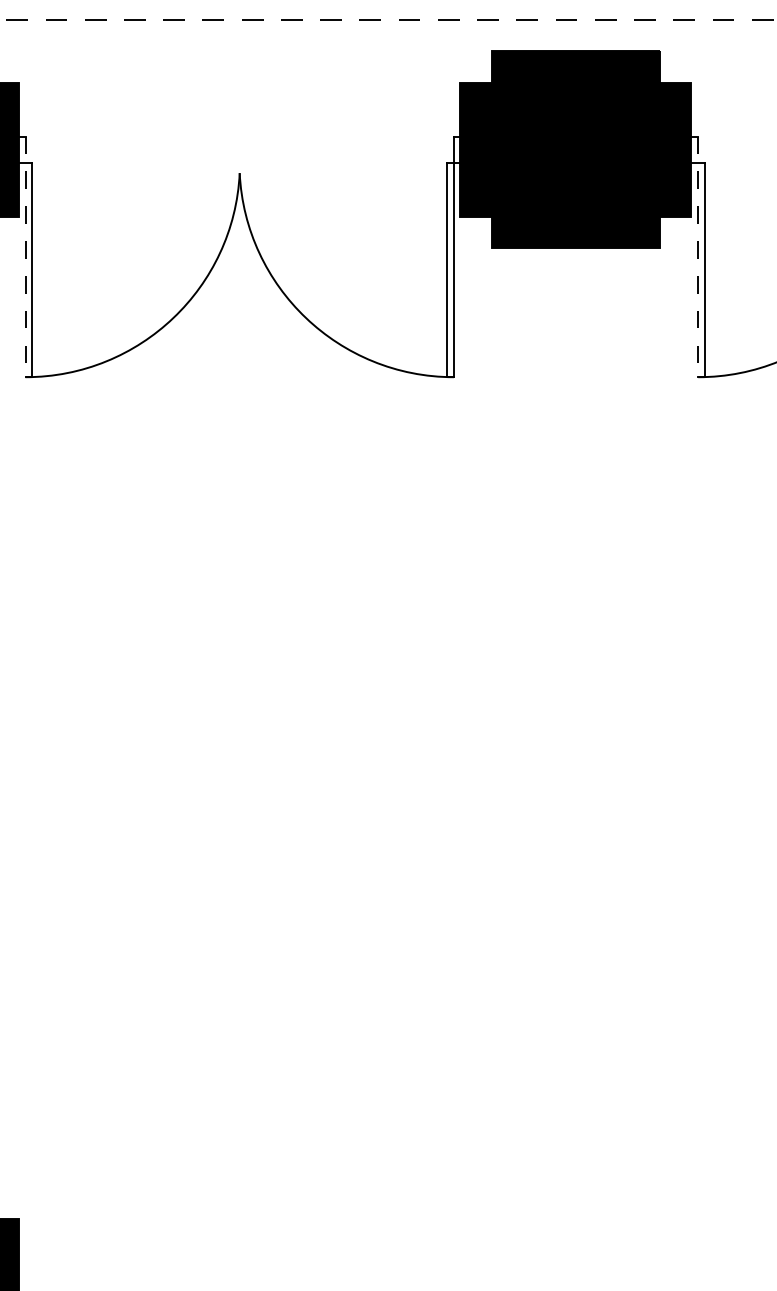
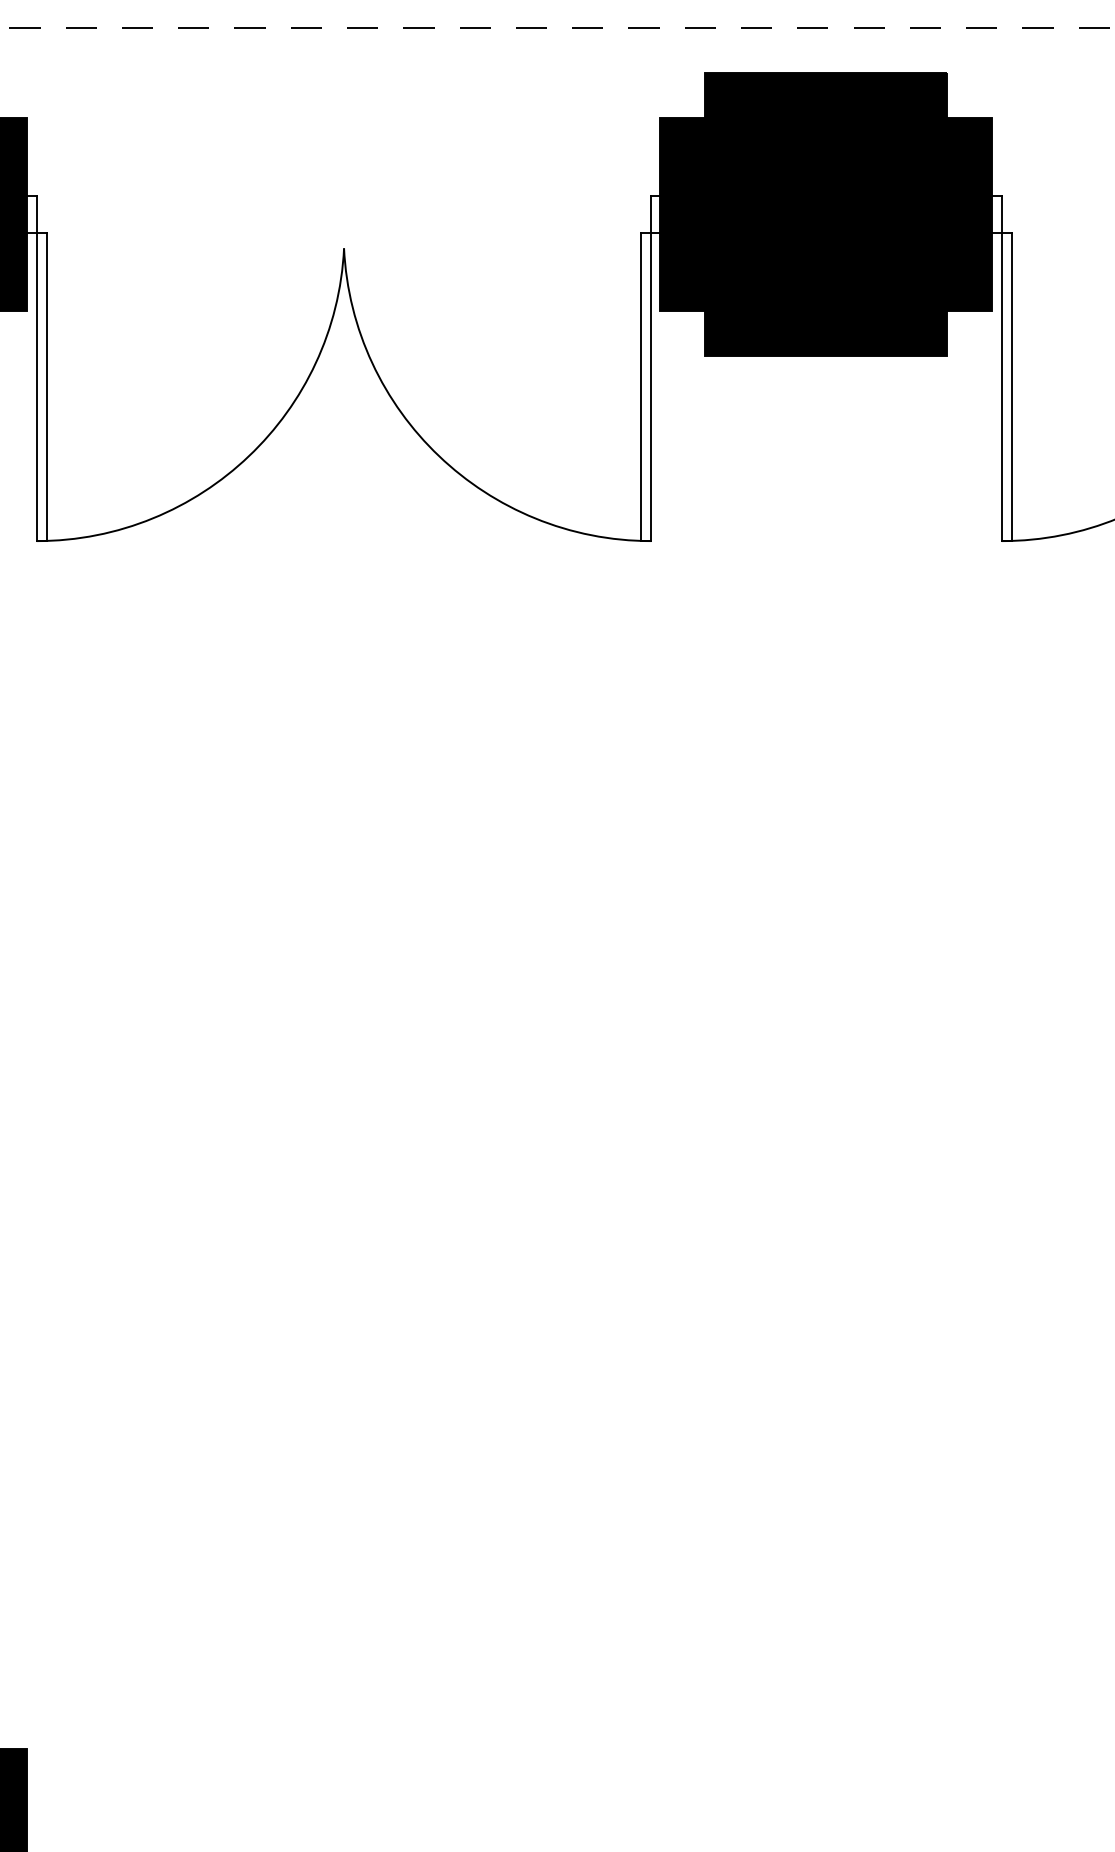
line: (25, 257) -> (36, 369), dashed -> solid
line: (698, 257) -> (1002, 369), dashed -> solid

